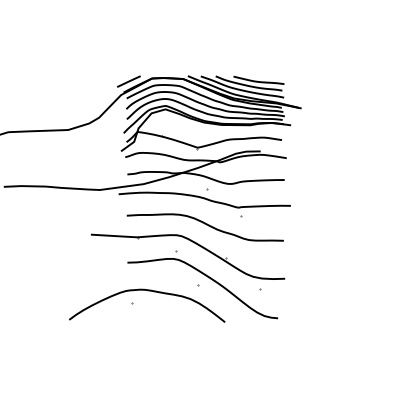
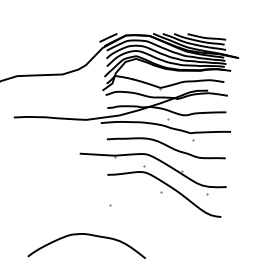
curve: (147, 291) -> (86, 235), moved

